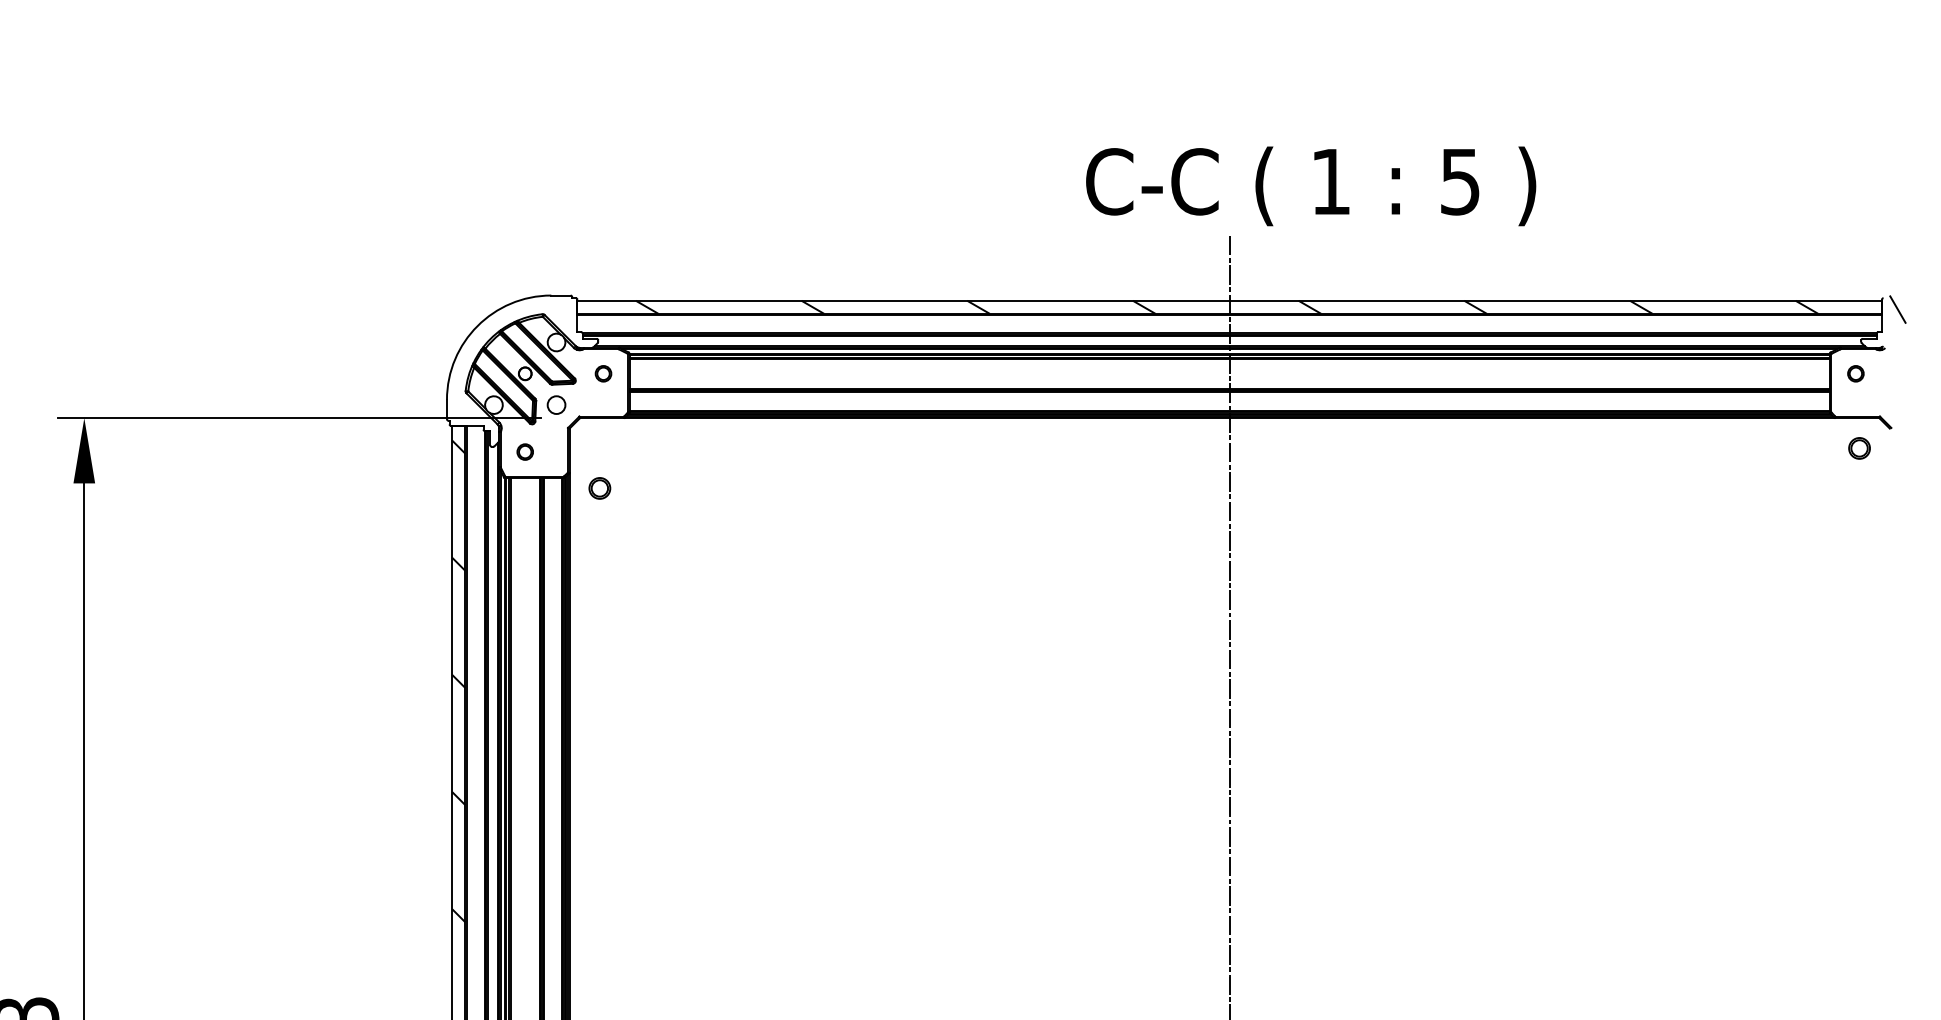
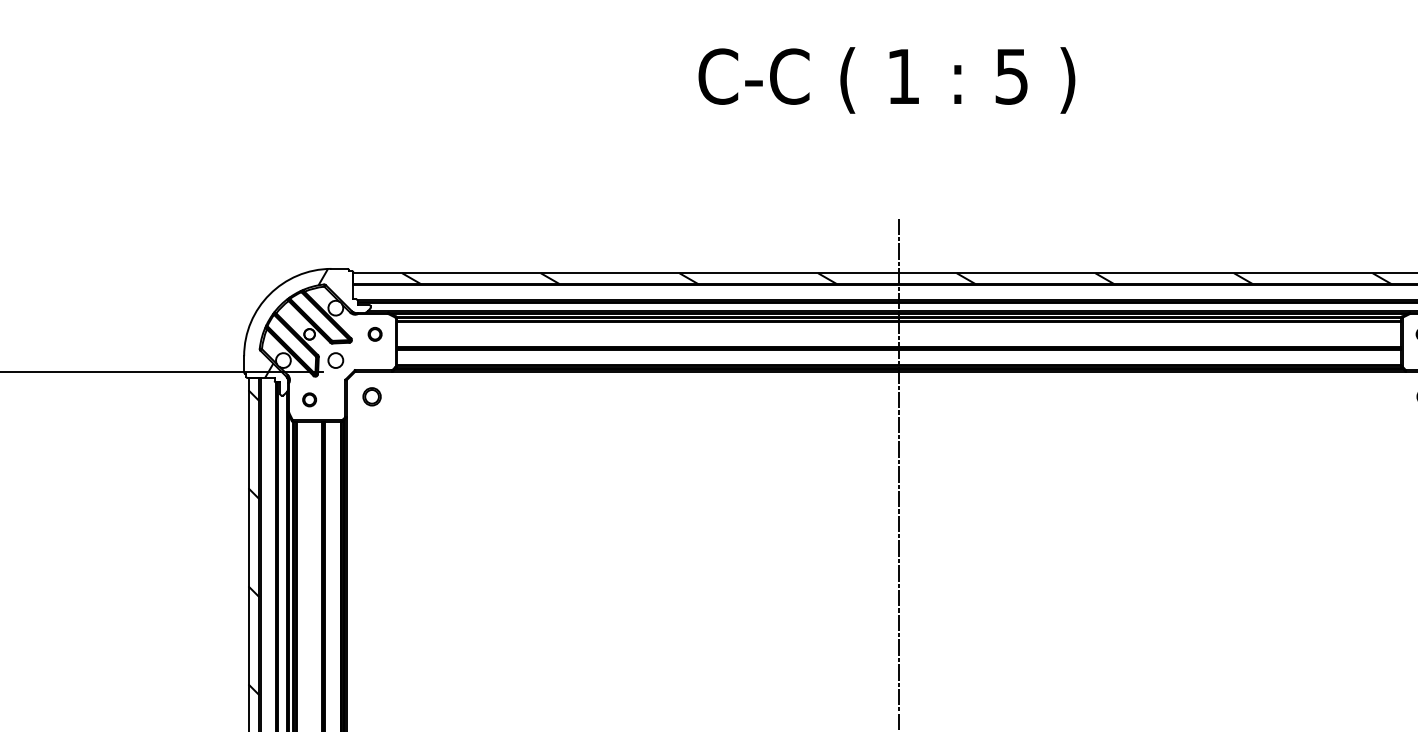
text: (1311, 186) -> (887, 80), moved
hatch: (509, 360) -> (296, 323), added
part: (599, 488) -> (371, 396), moved

